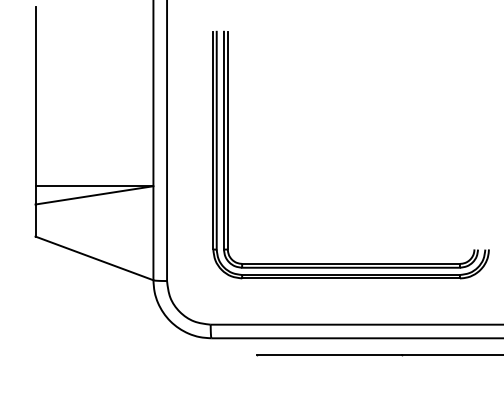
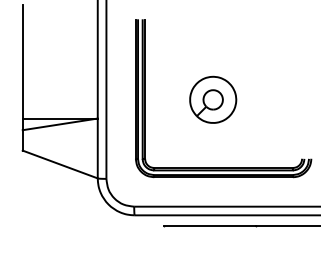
part: (335, 156) -> (213, 99), added

